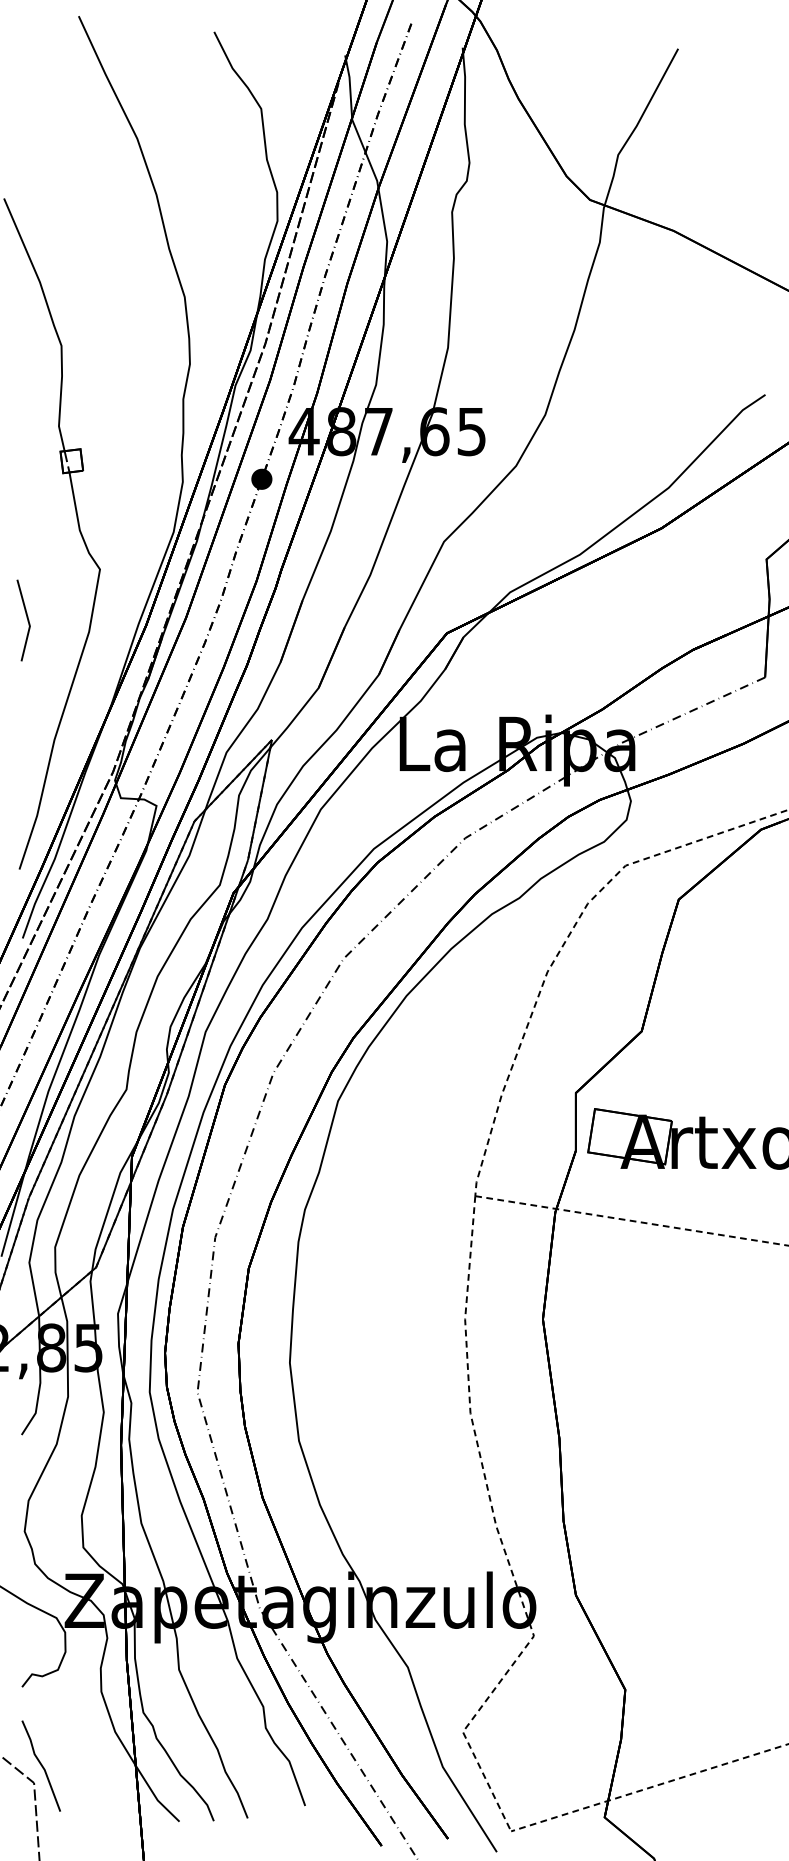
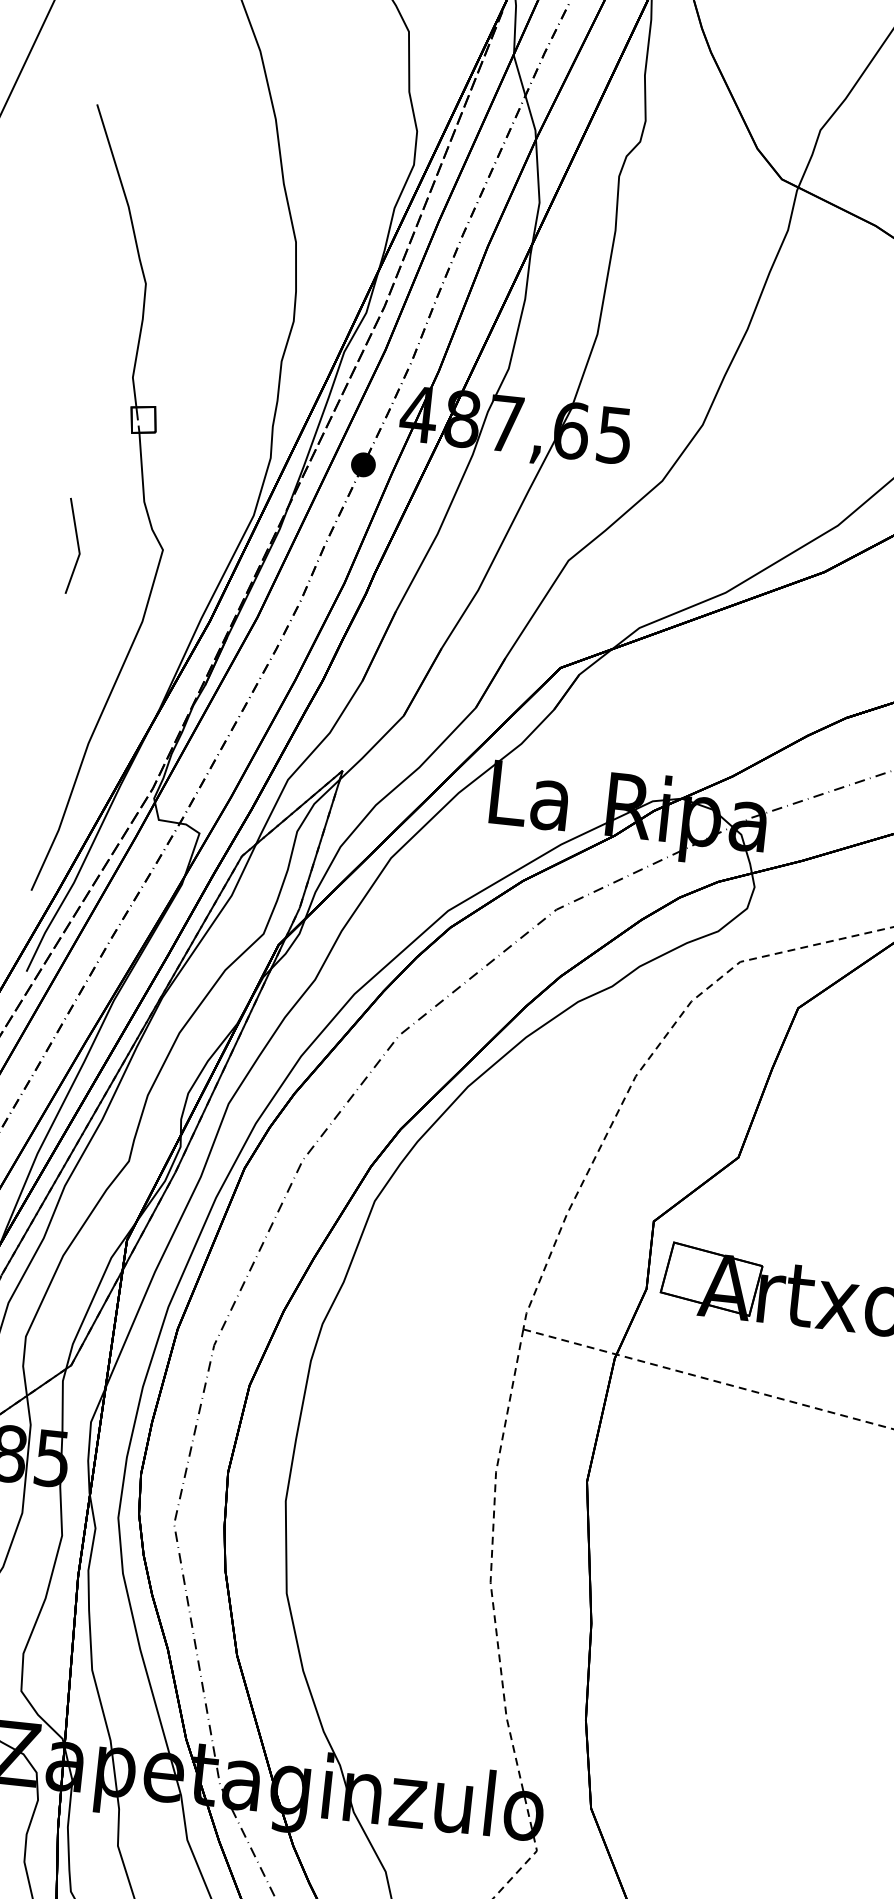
line: (26, 618) -> (76, 544), moved

